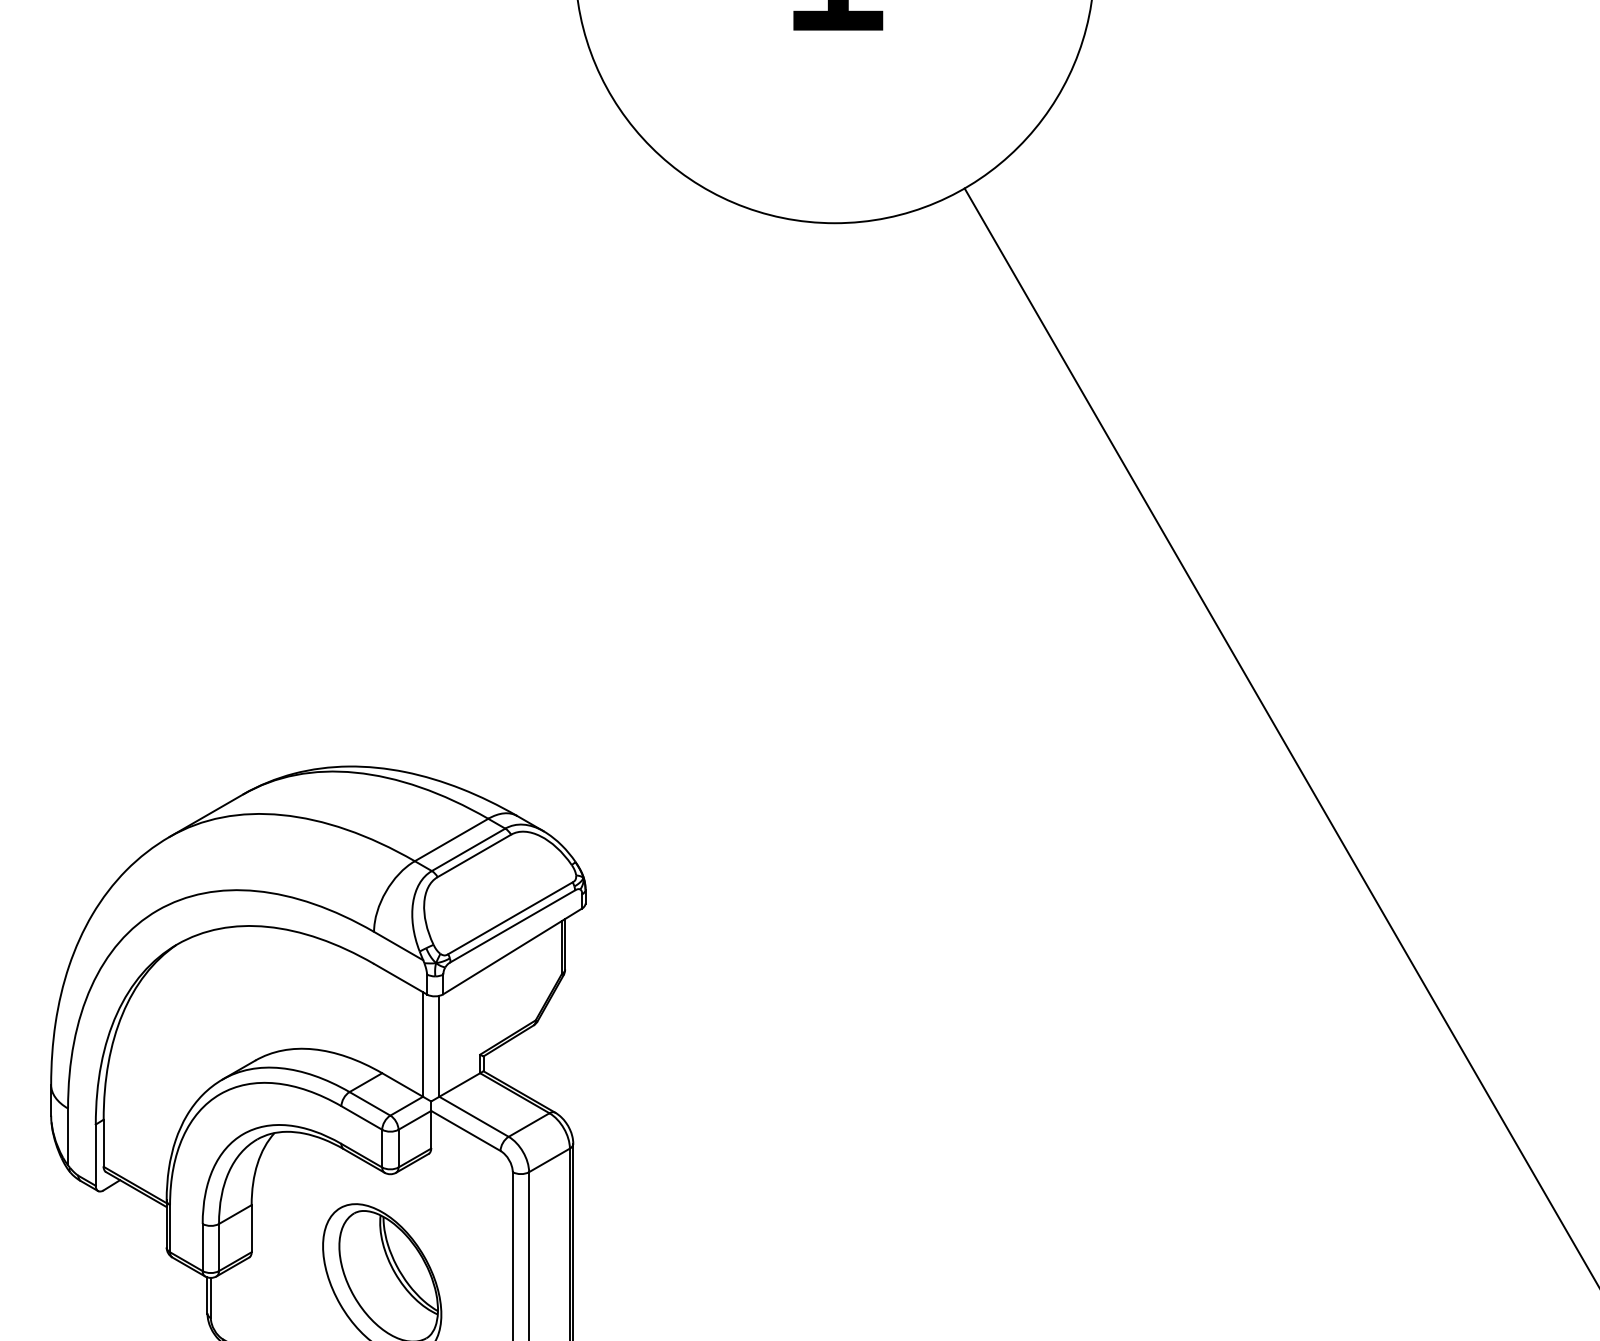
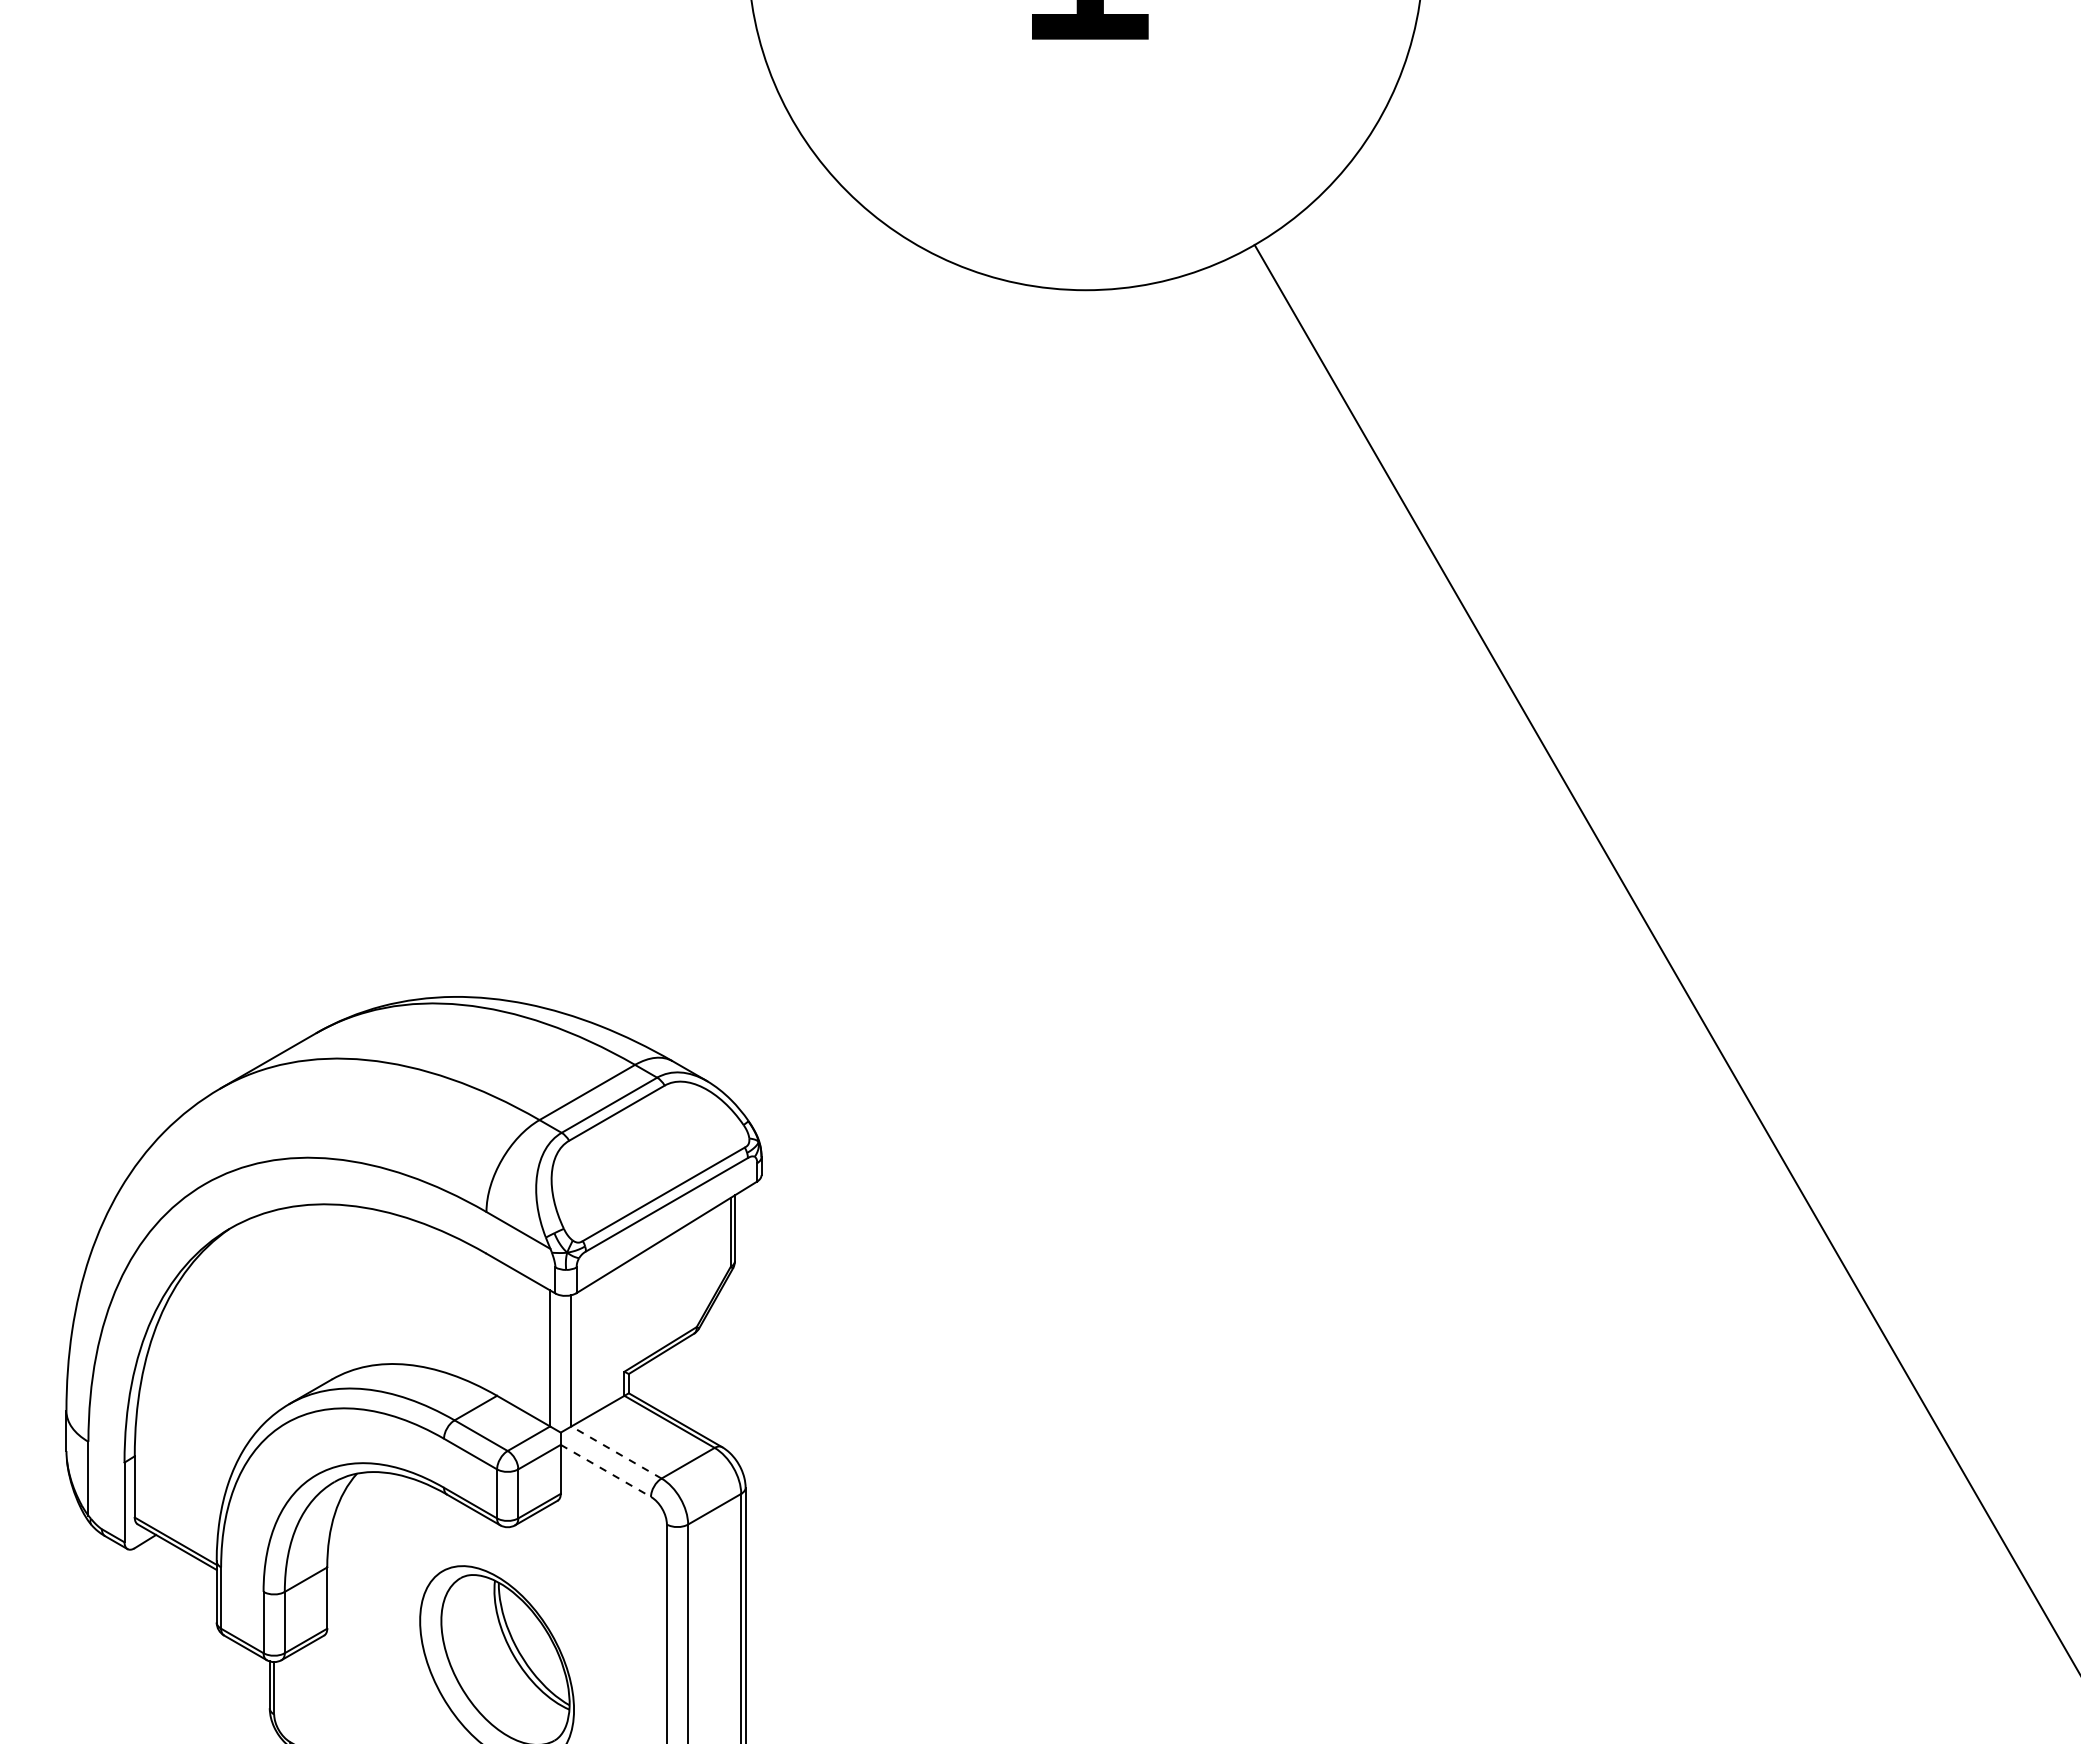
line: (474, 1116) -> (616, 1452), solid -> dashed
line: (466, 1131) -> (606, 1471), solid -> dashed

